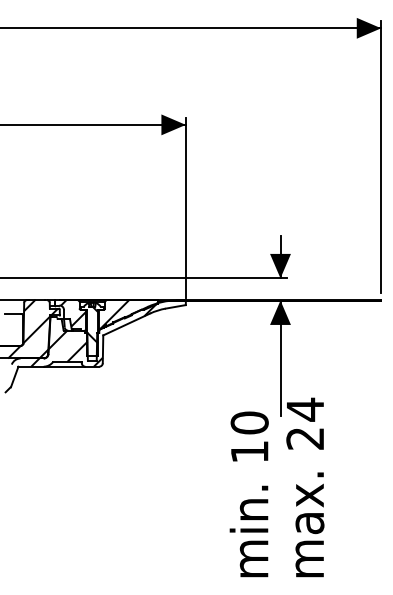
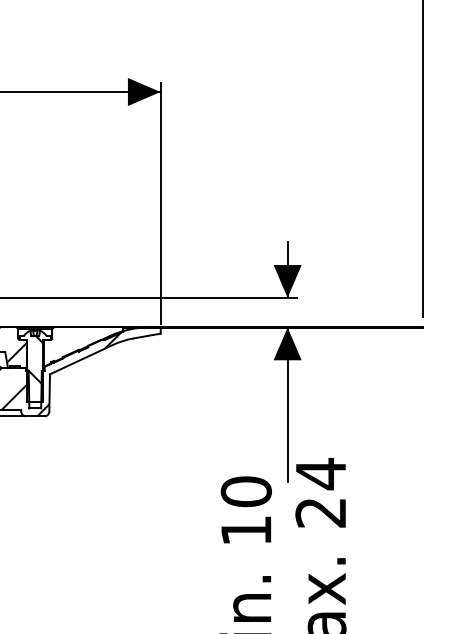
hatch: (128, 314) -> (83, 346), removed

